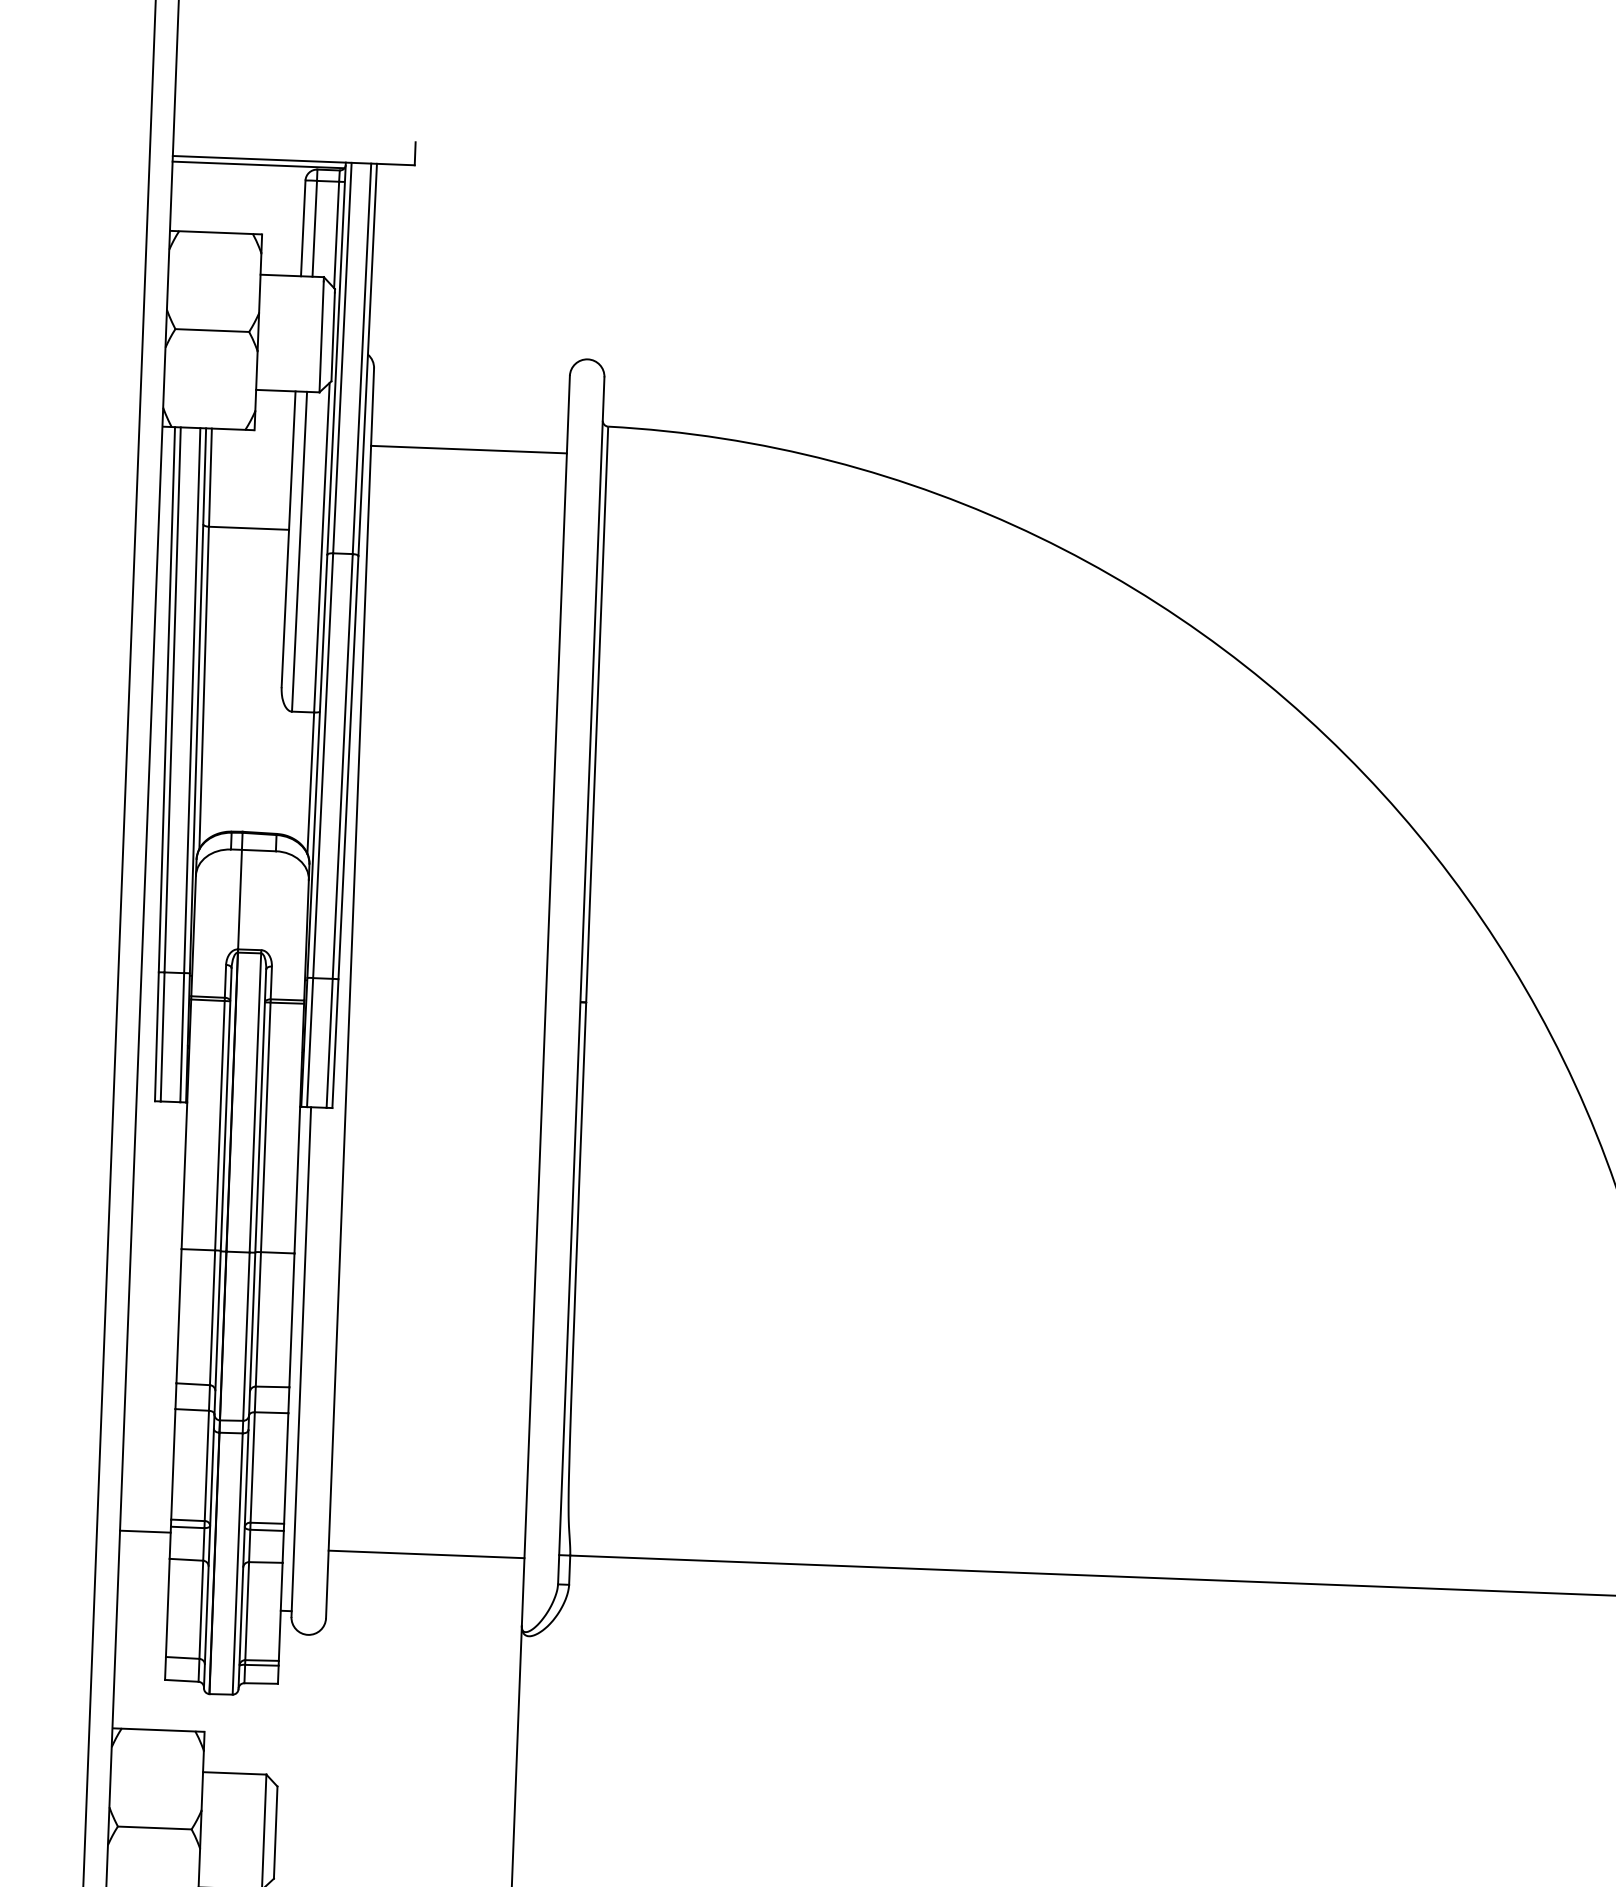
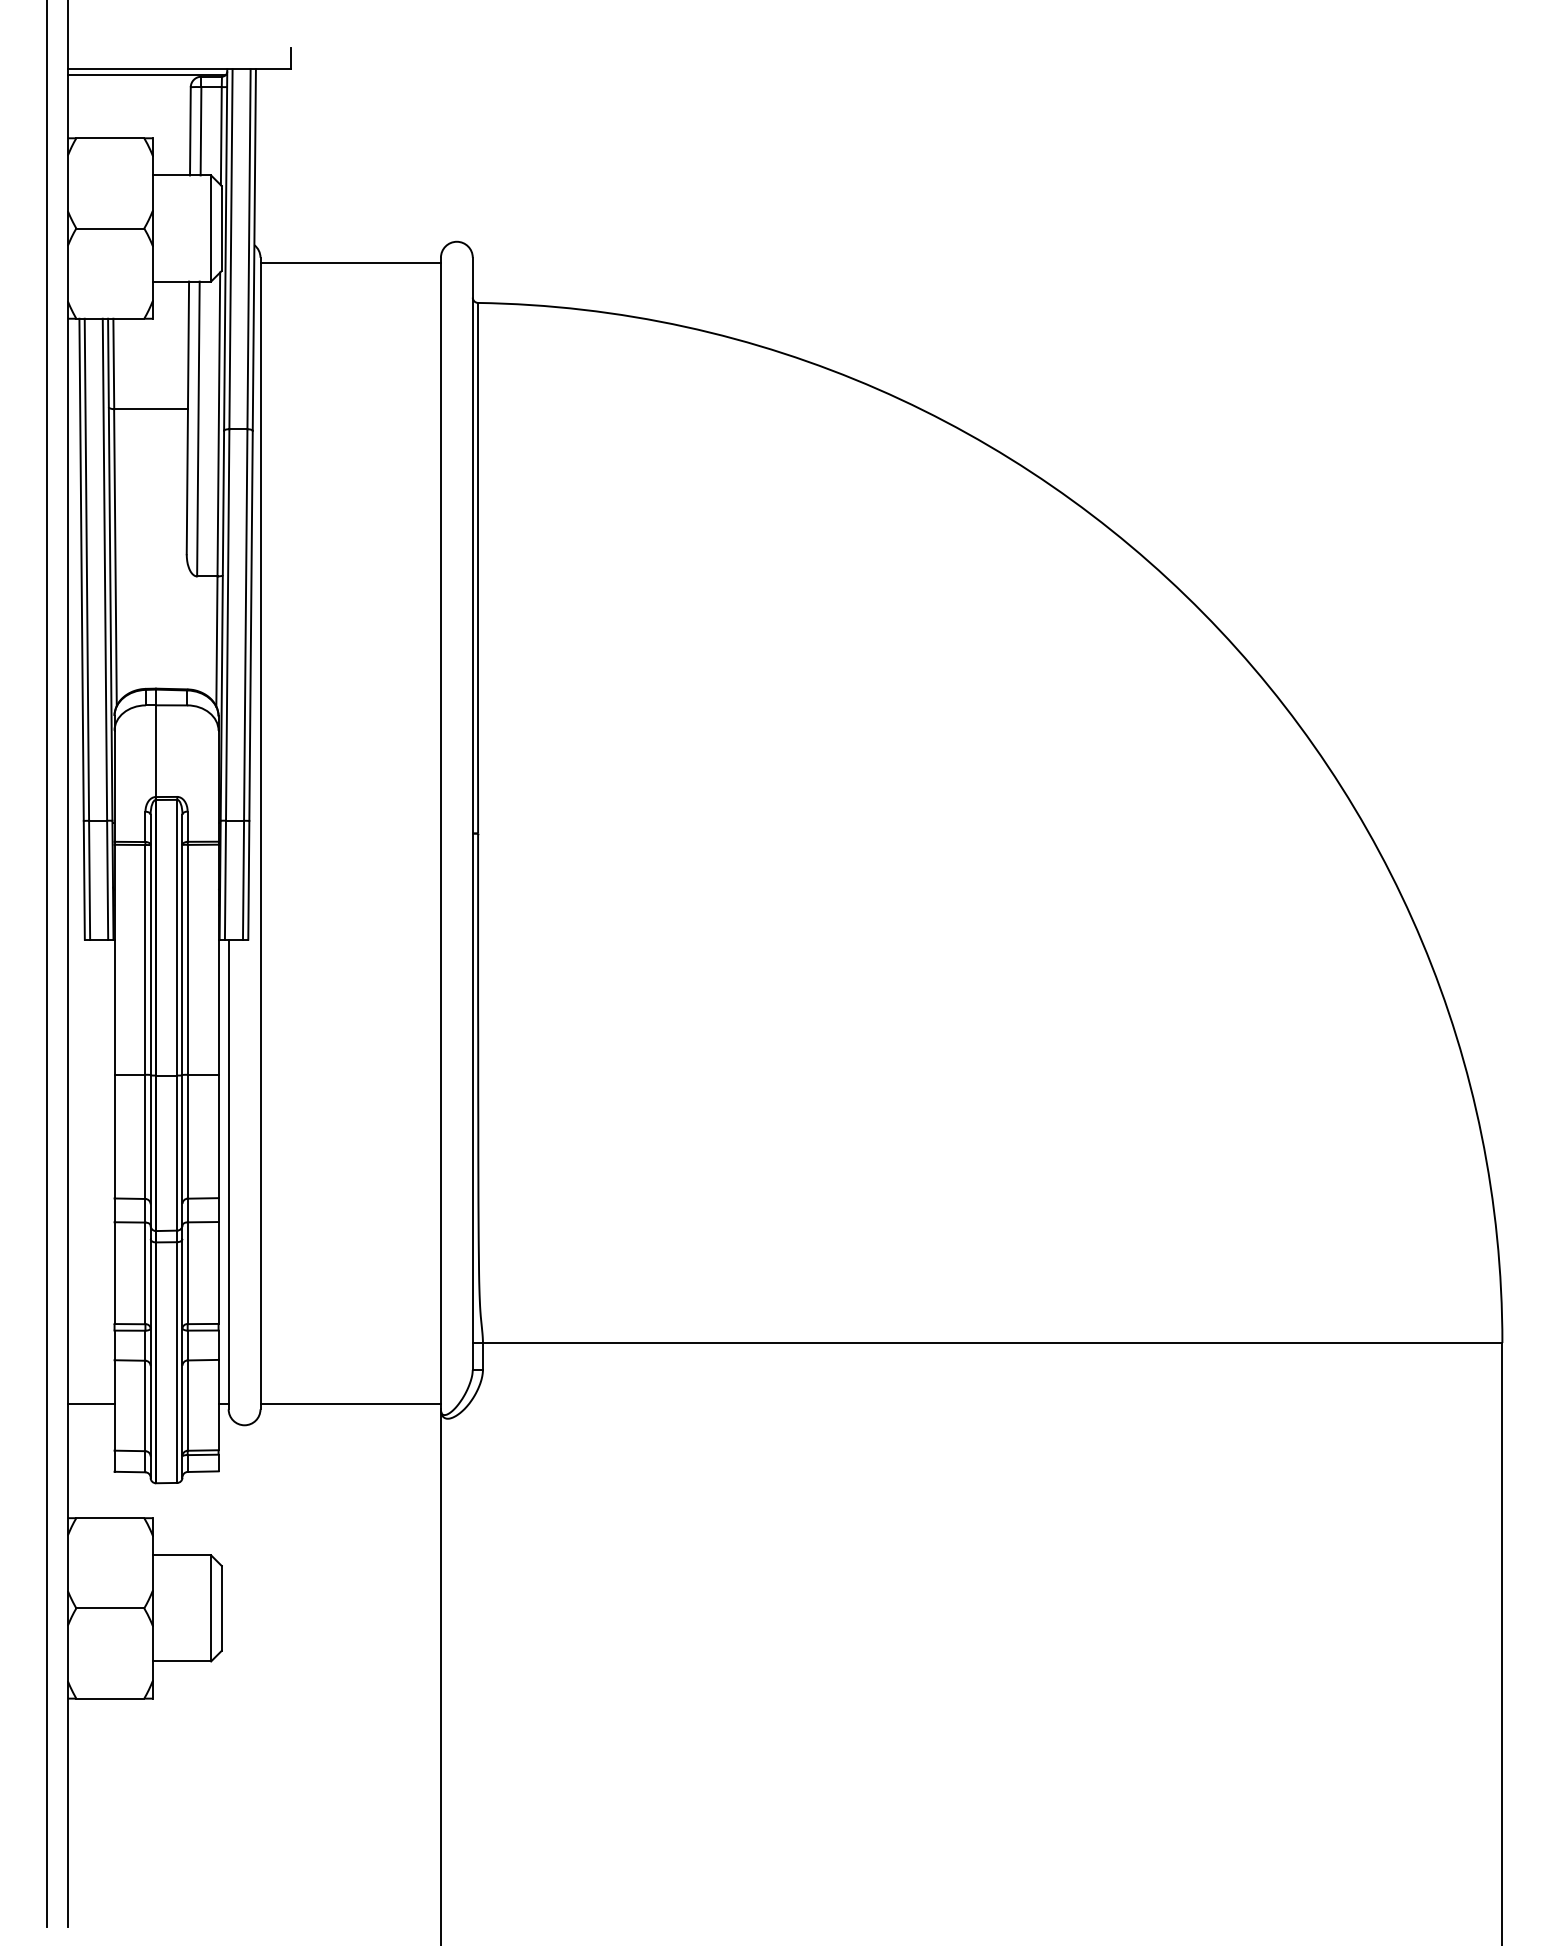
line: (468, 450) -> (350, 263), moved
line: (144, 1532) -> (90, 1404), moved
line: (426, 1554) -> (350, 1404), moved

